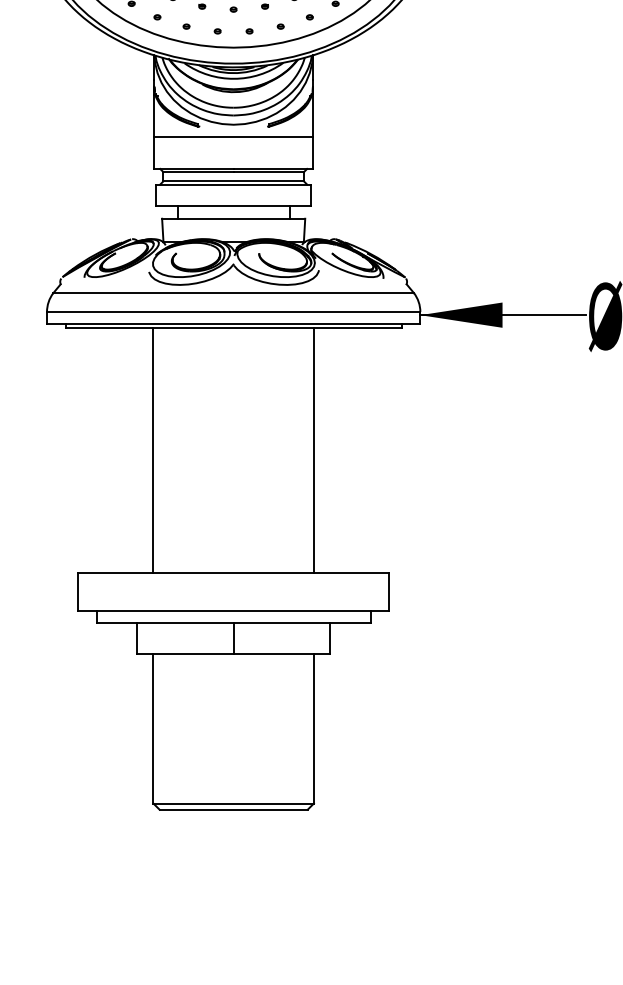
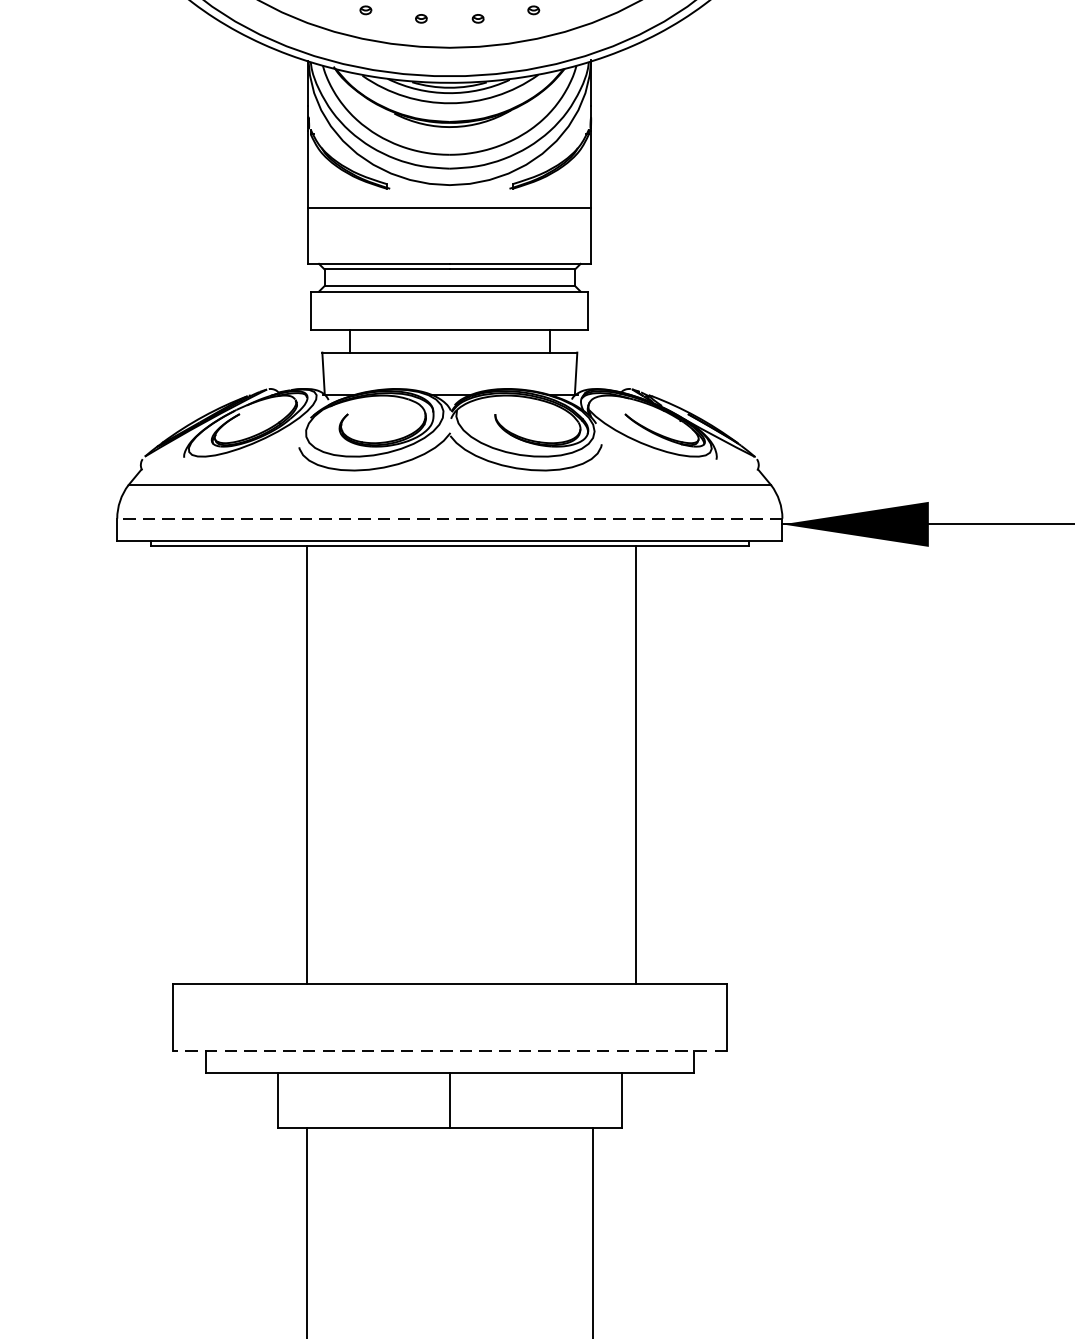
line: (233, 311) -> (449, 517), solid -> dashed
line: (313, 450) -> (634, 765), moved
line: (233, 610) -> (449, 1050), solid -> dashed

